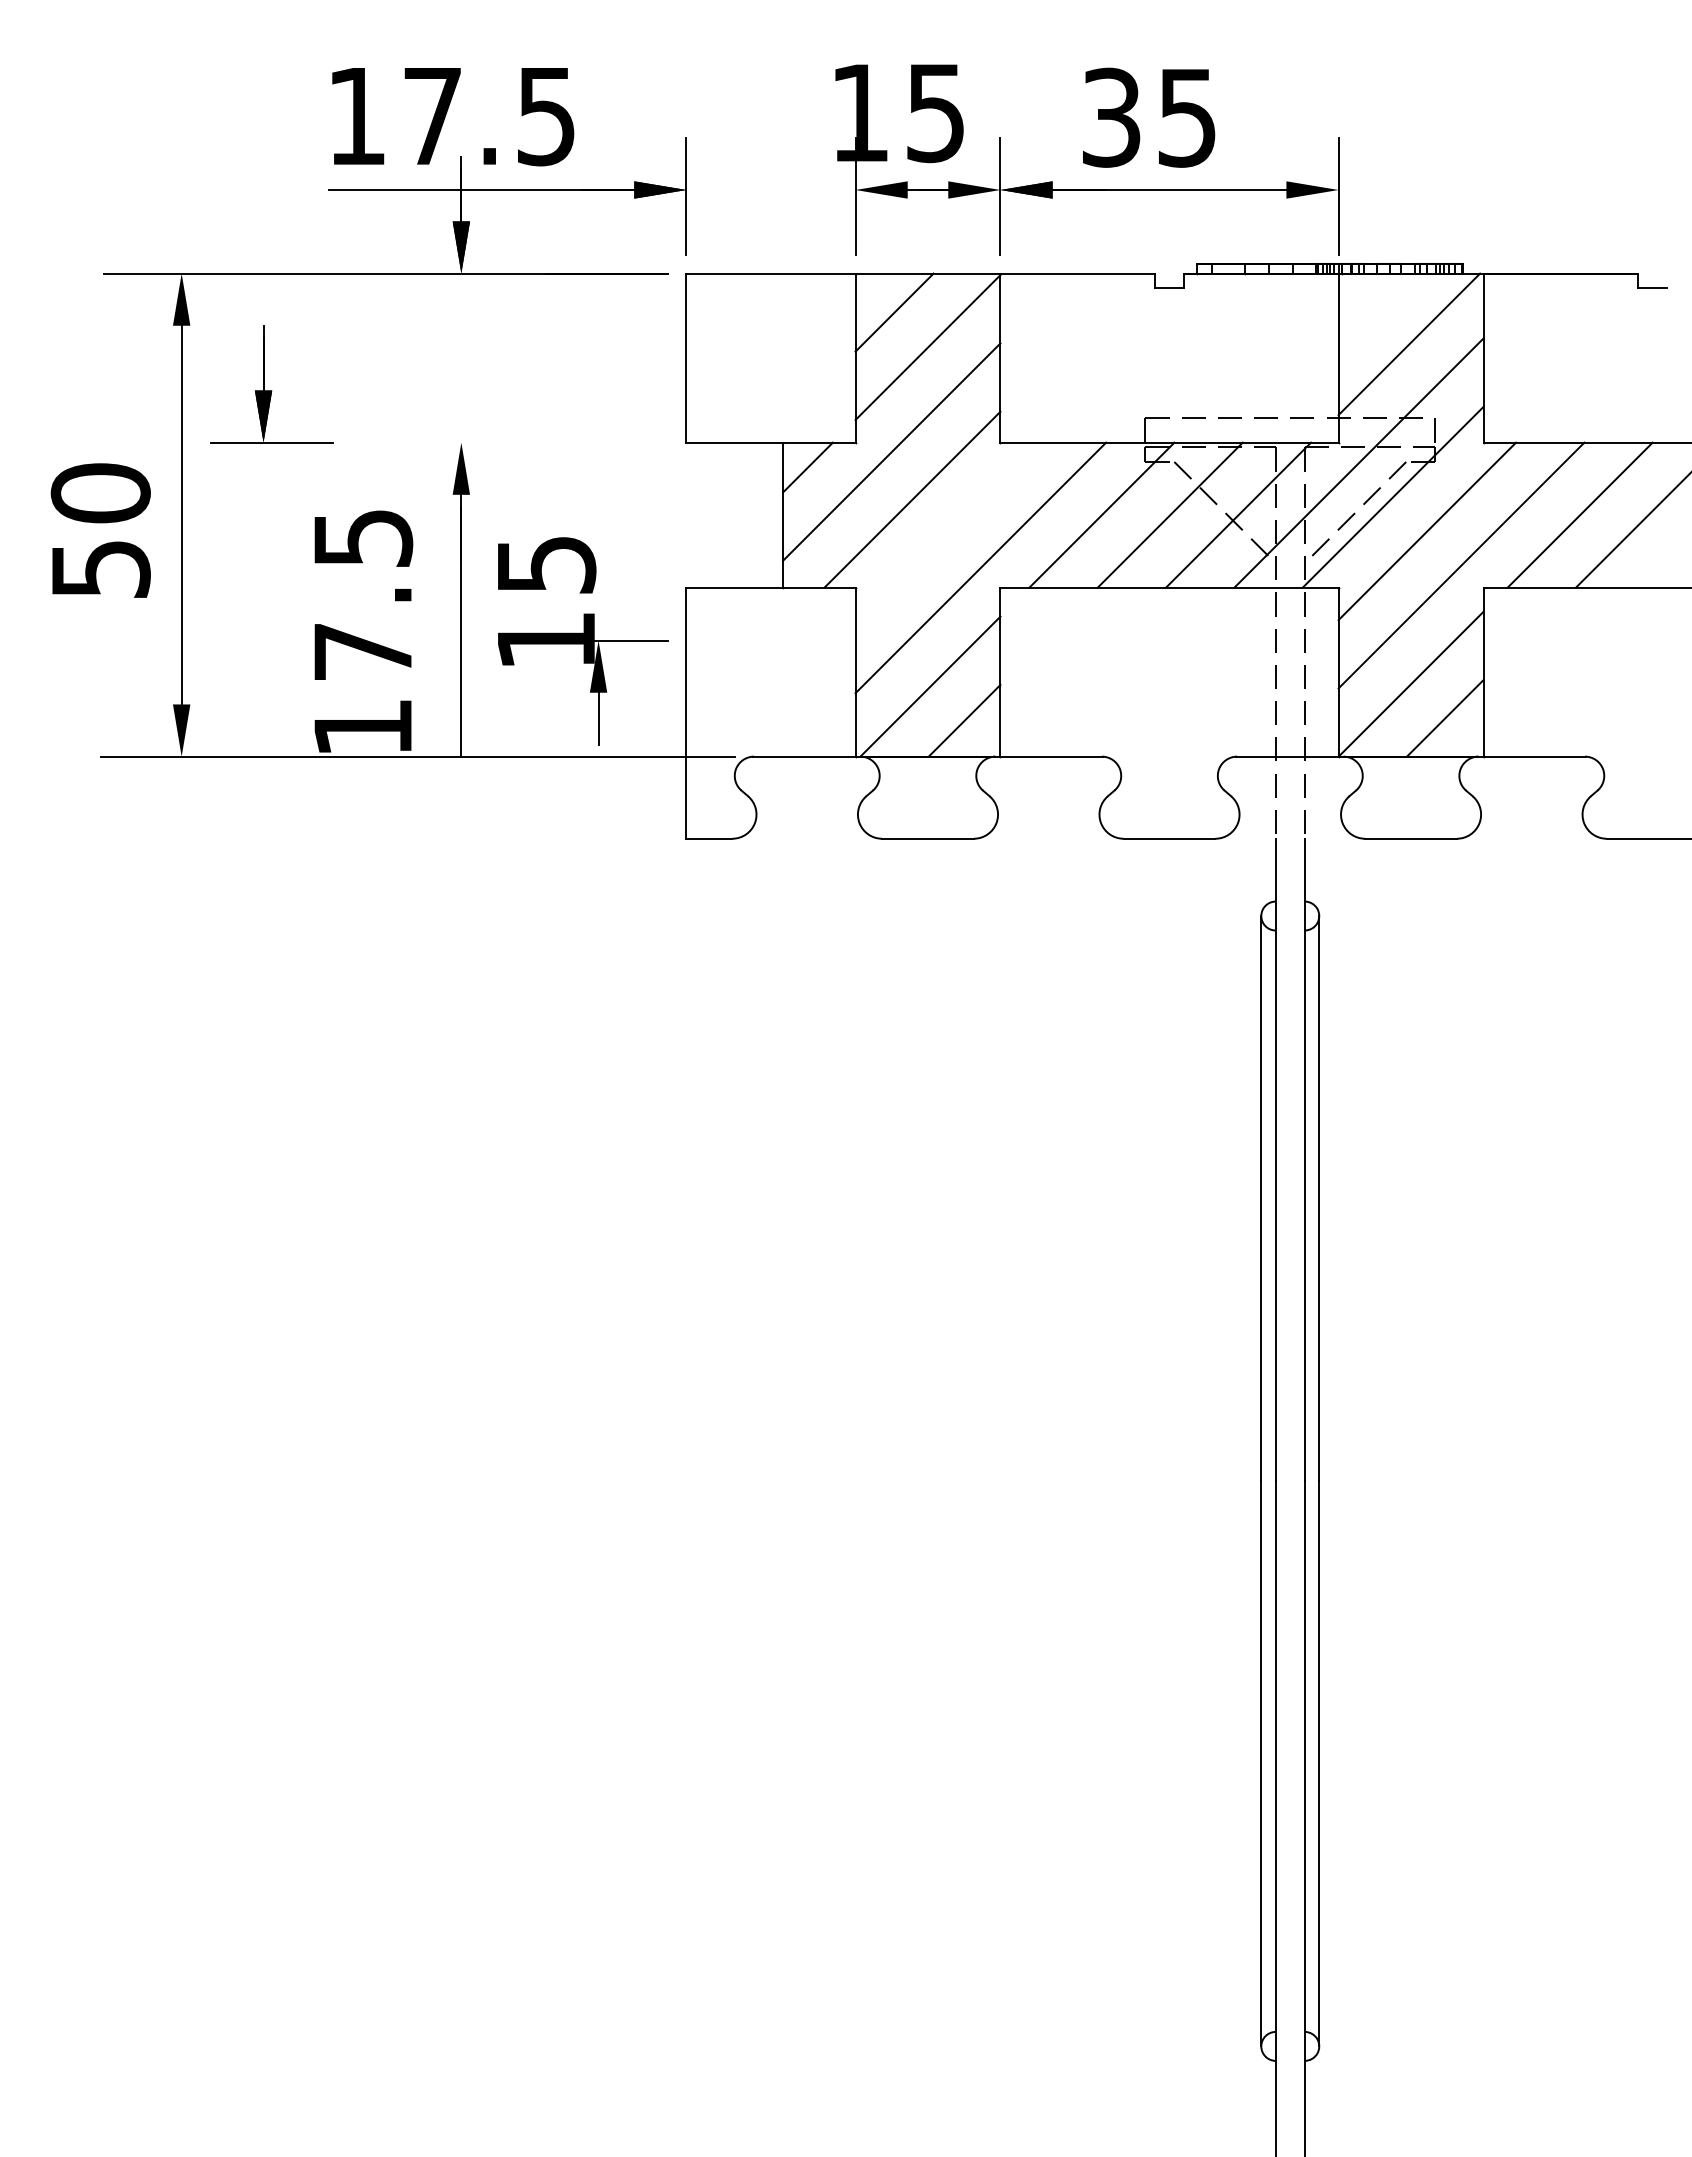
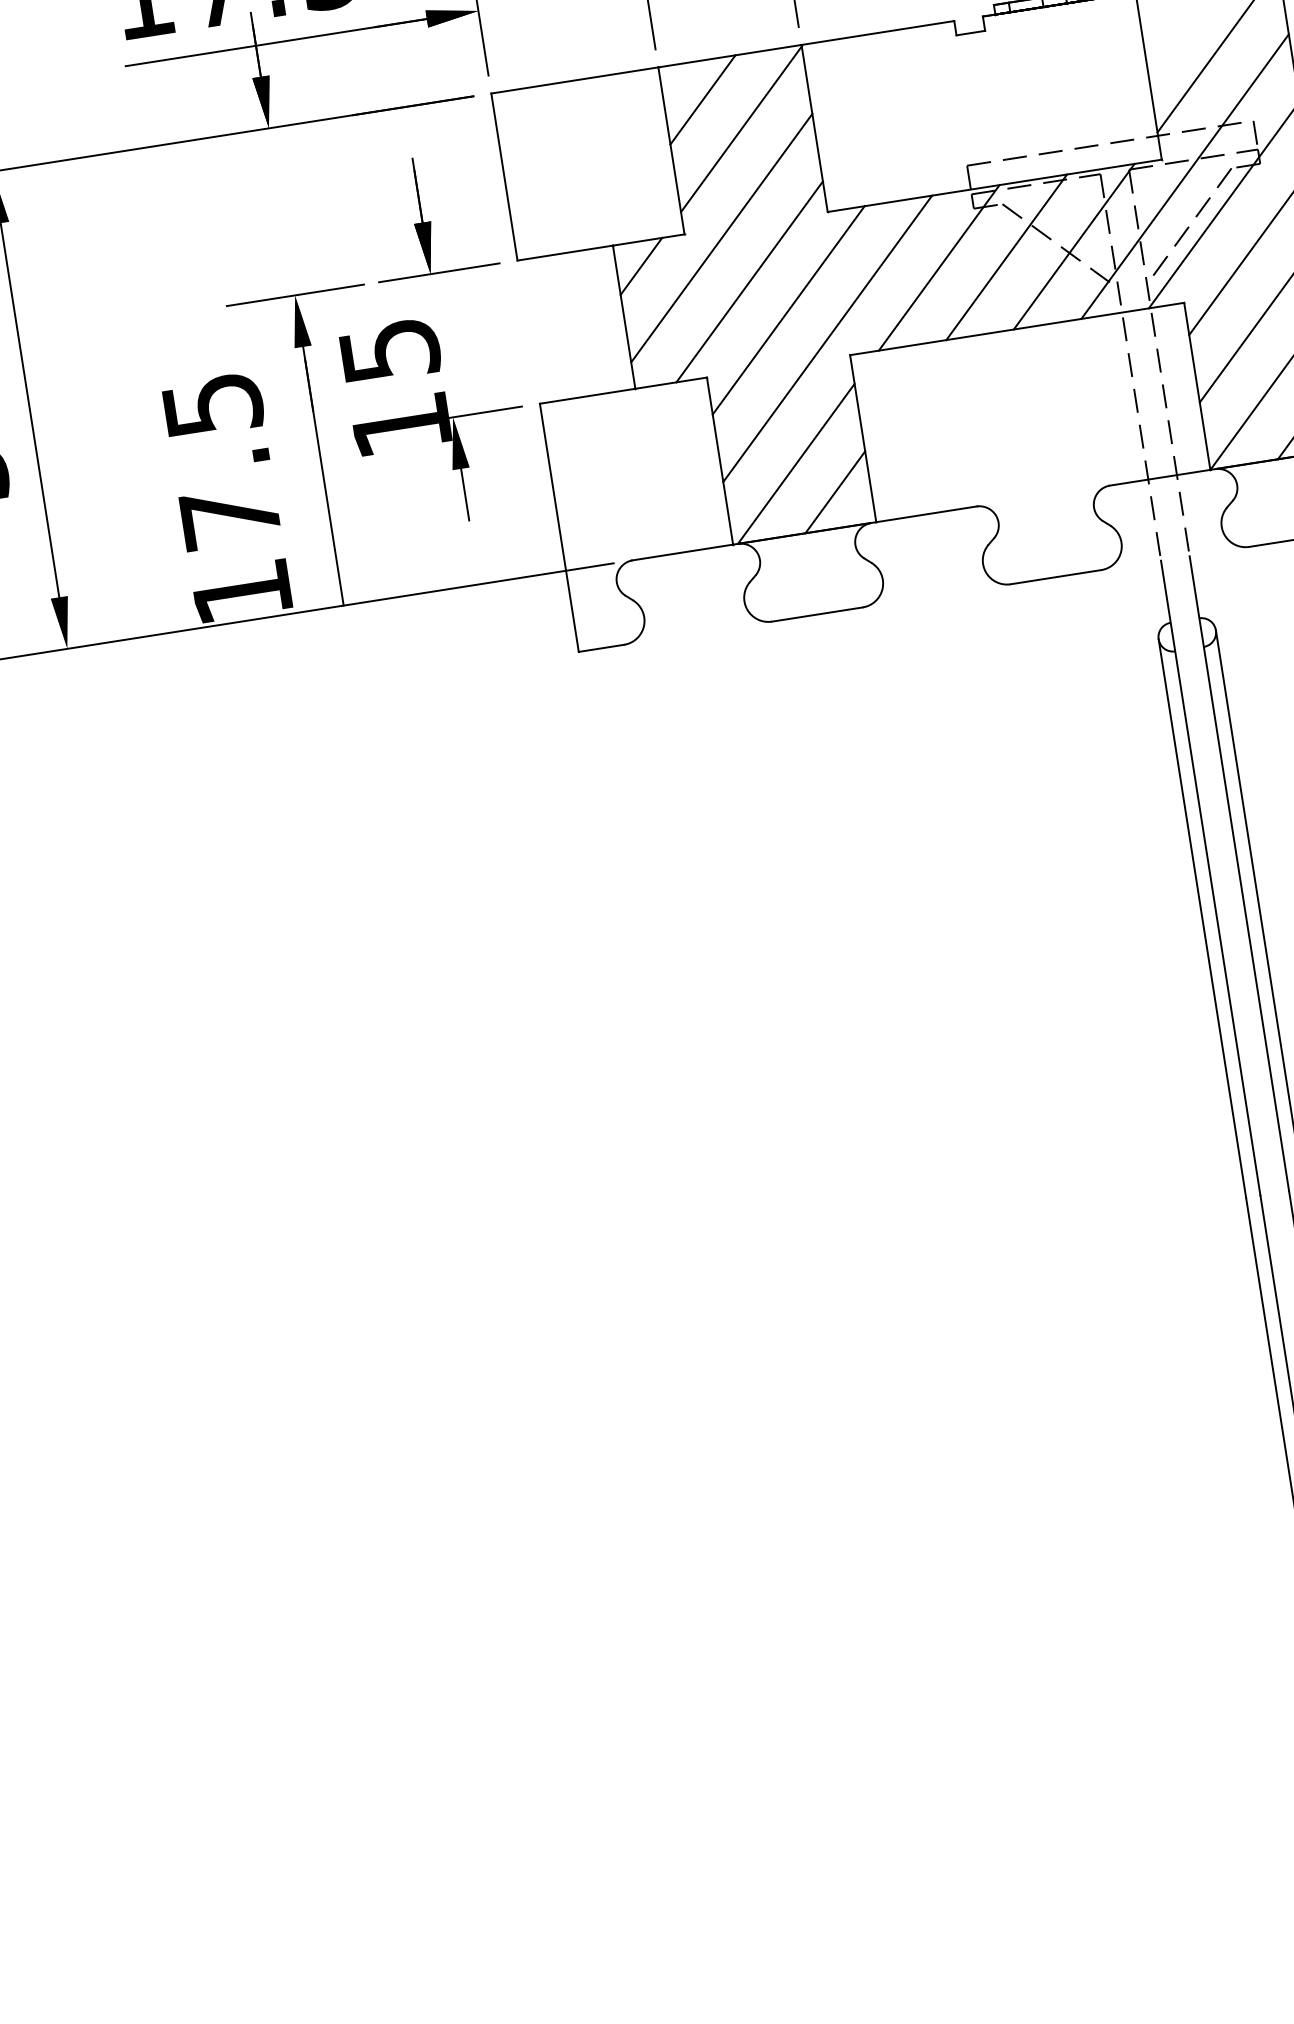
part: (271, 384) -> (429, 215), moved
line: (461, 442) -> (295, 295), added
line: (946, 533) -> (788, 310), added
part: (583, 641) -> (438, 420), moved

